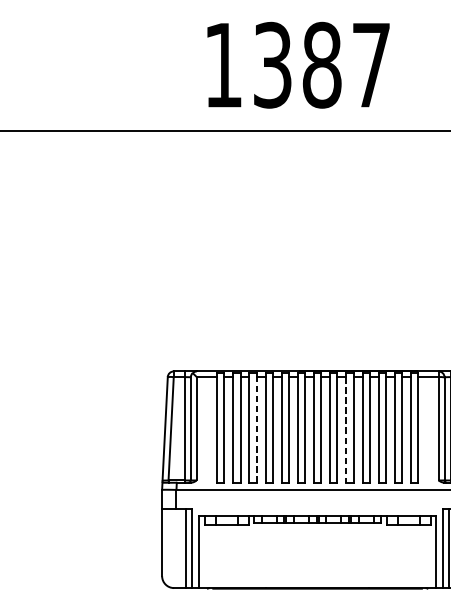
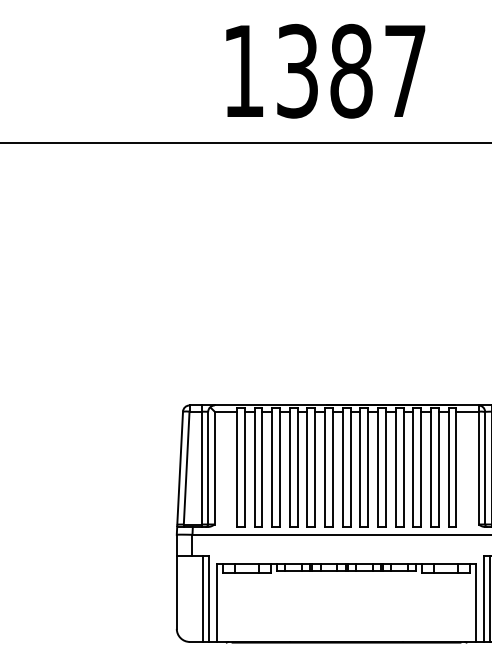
line: (257, 430) -> (280, 469), dashed -> solid
line: (346, 430) -> (378, 469), dashed -> solid

